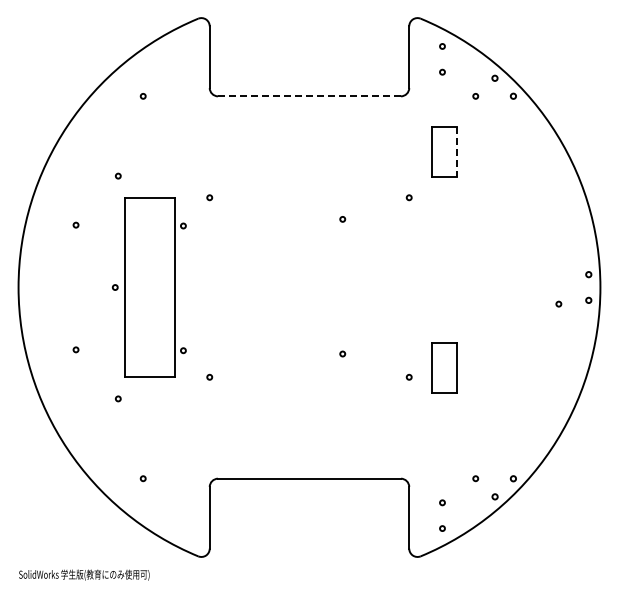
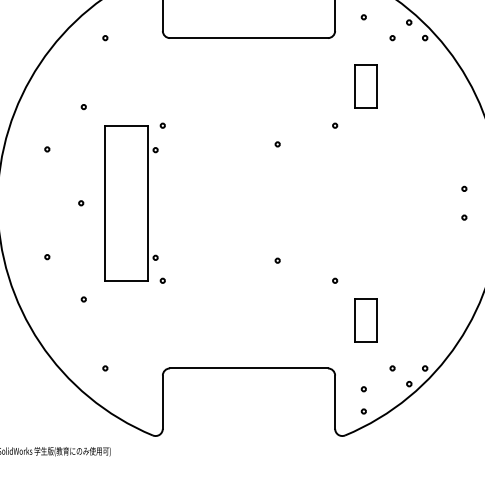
line: (309, 96) -> (248, 38), dashed -> solid
line: (457, 152) -> (376, 86), dashed -> solid
circle: (558, 270) -> (464, 188), added
part: (155, 287) -> (131, 203), moved
part: (444, 367) -> (365, 319), moved

